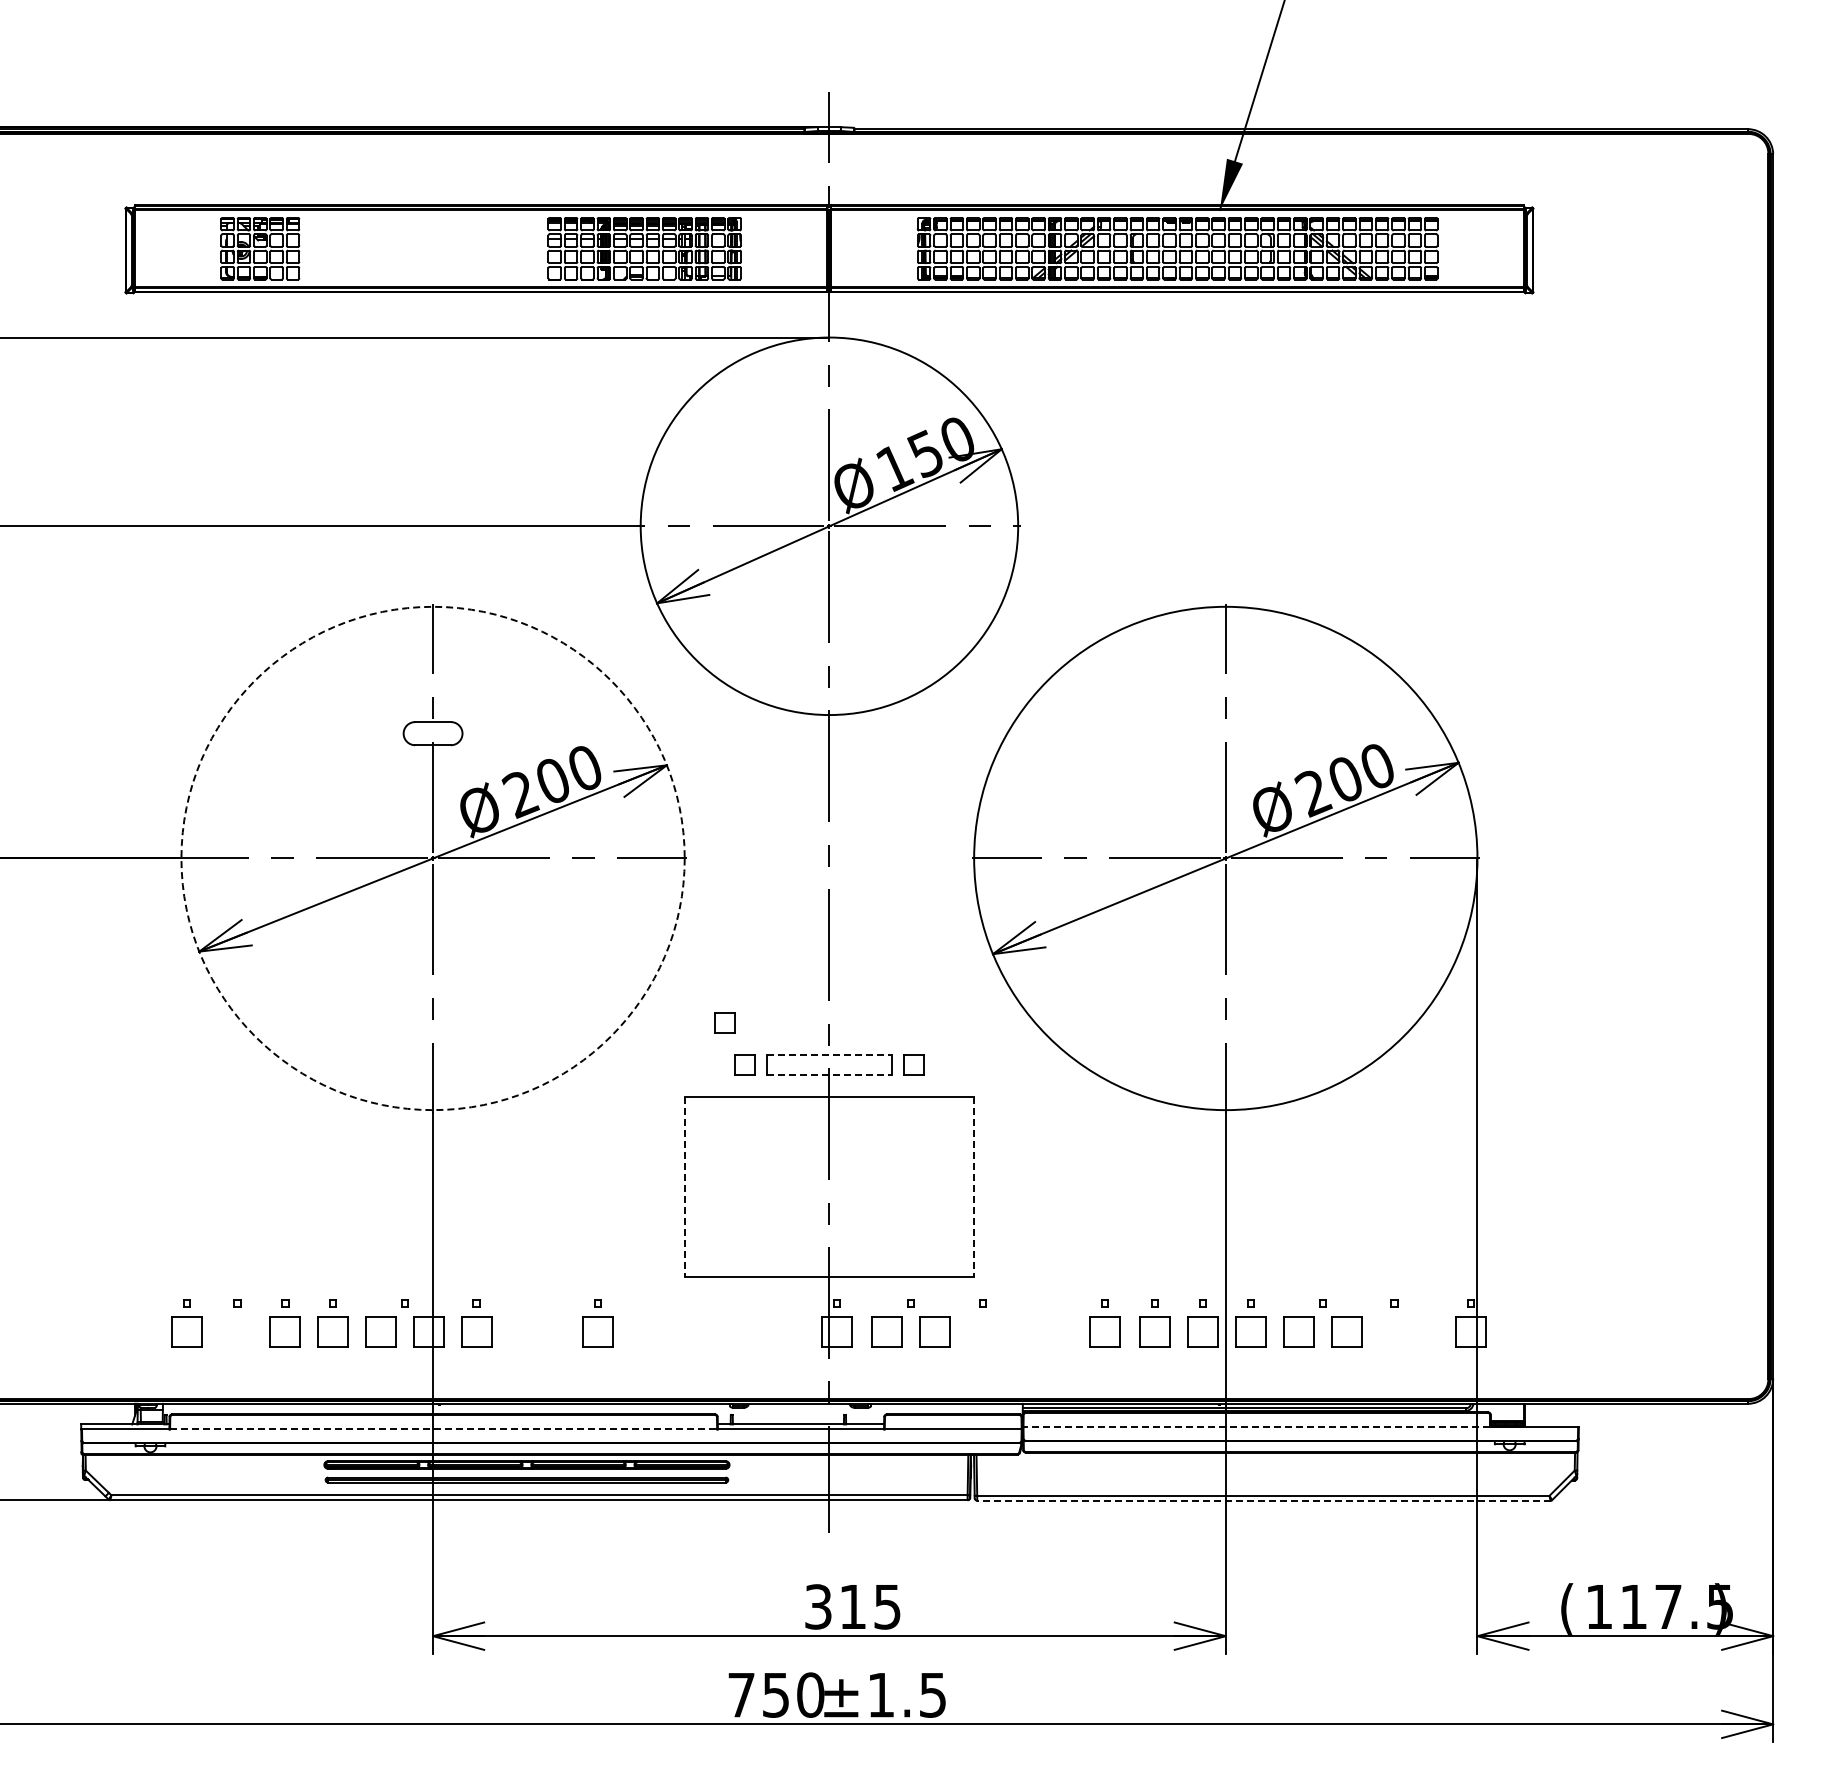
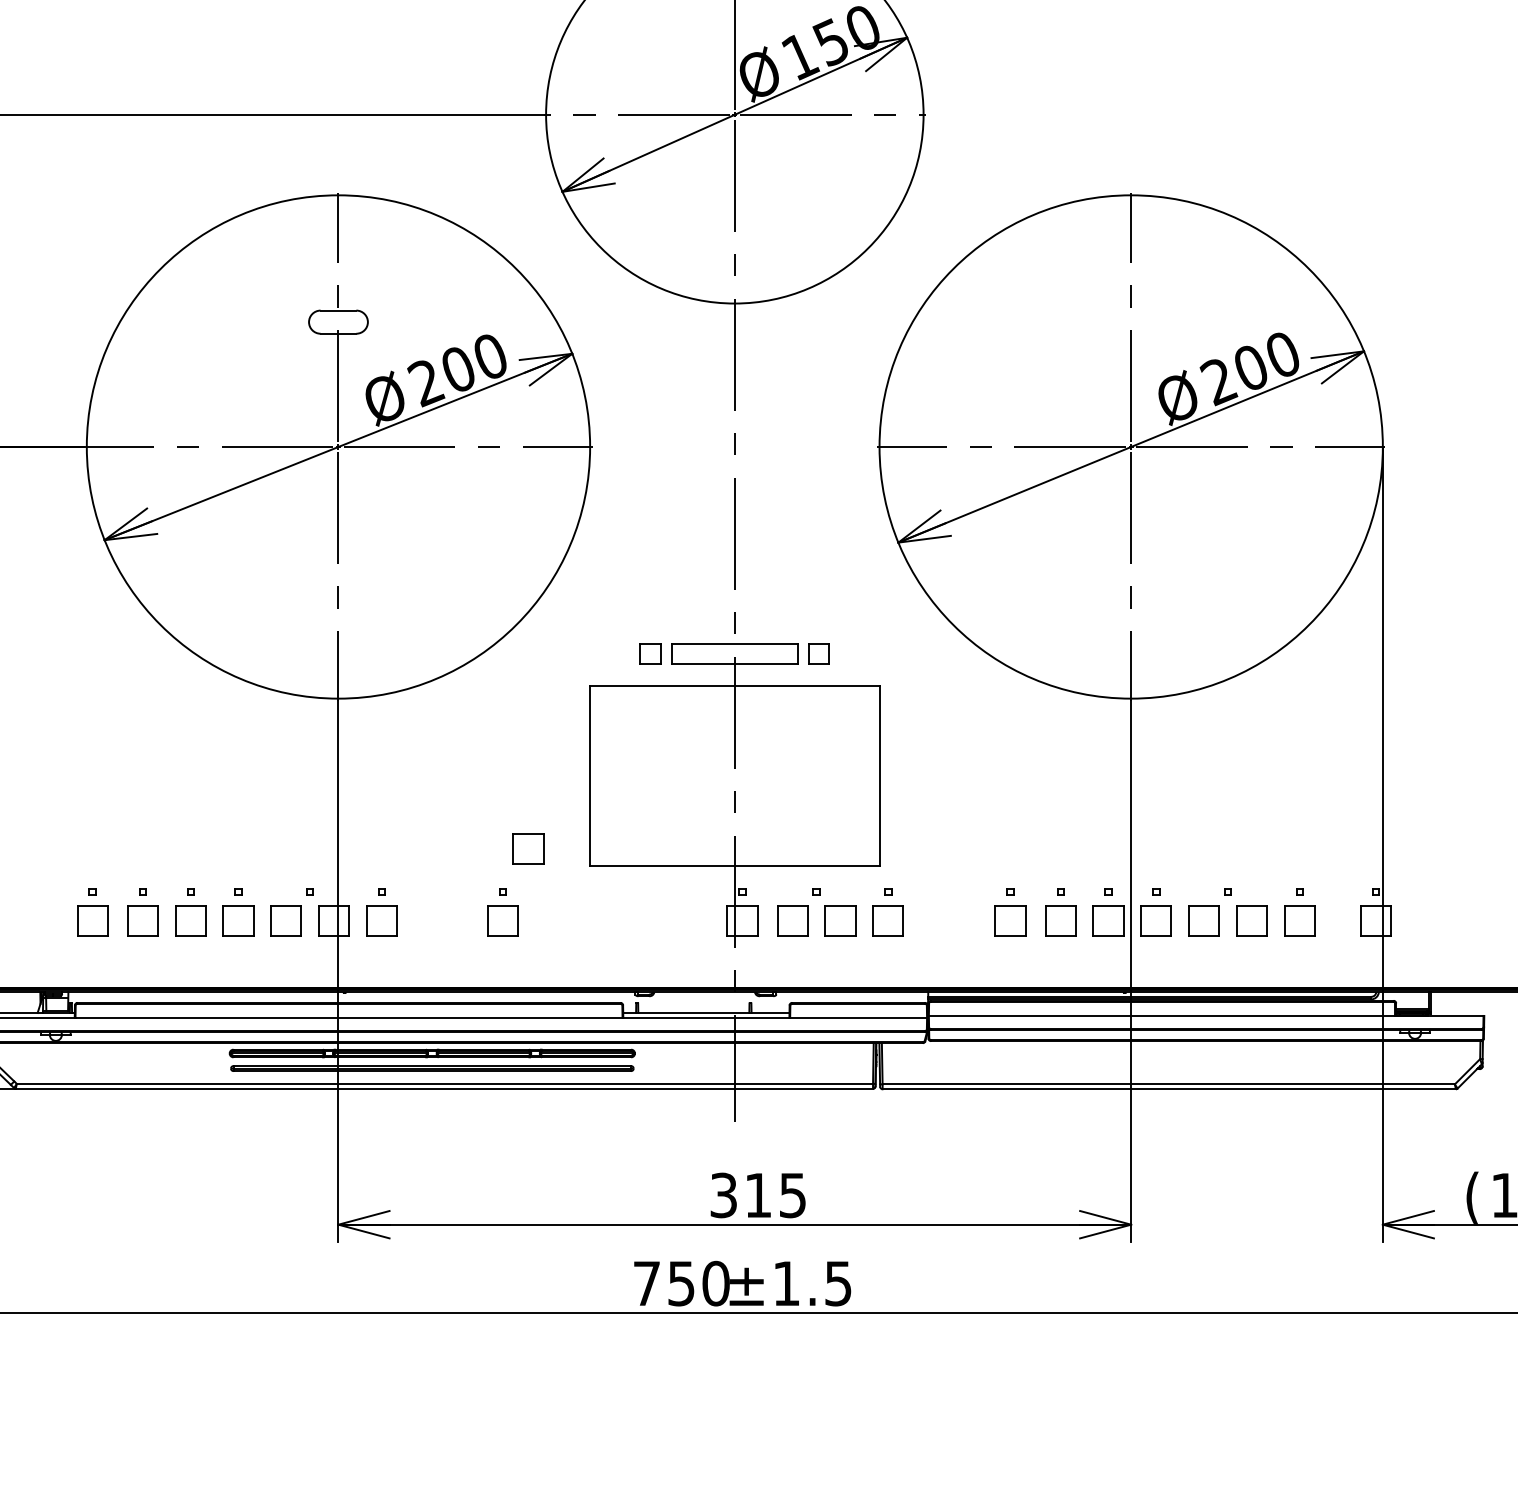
circle: (432, 858) -> (337, 447), dashed -> solid
part: (724, 1022) -> (629, 611), removed
line: (829, 1055) -> (734, 644), dashed -> solid
line: (829, 1075) -> (734, 664), dashed -> solid
line: (684, 1187) -> (589, 776), dashed -> solid
line: (974, 1187) -> (879, 776), dashed -> solid
part: (622, 1260) -> (527, 849), added
part: (237, 1331) -> (142, 920), added
part: (982, 1331) -> (887, 920), added
part: (1394, 1331) -> (1299, 920), added
line: (1256, 1427) -> (1161, 1016), dashed -> solid
line: (443, 1429) -> (348, 1018), dashed -> solid
line: (1263, 1500) -> (1168, 1089), dashed -> solid

